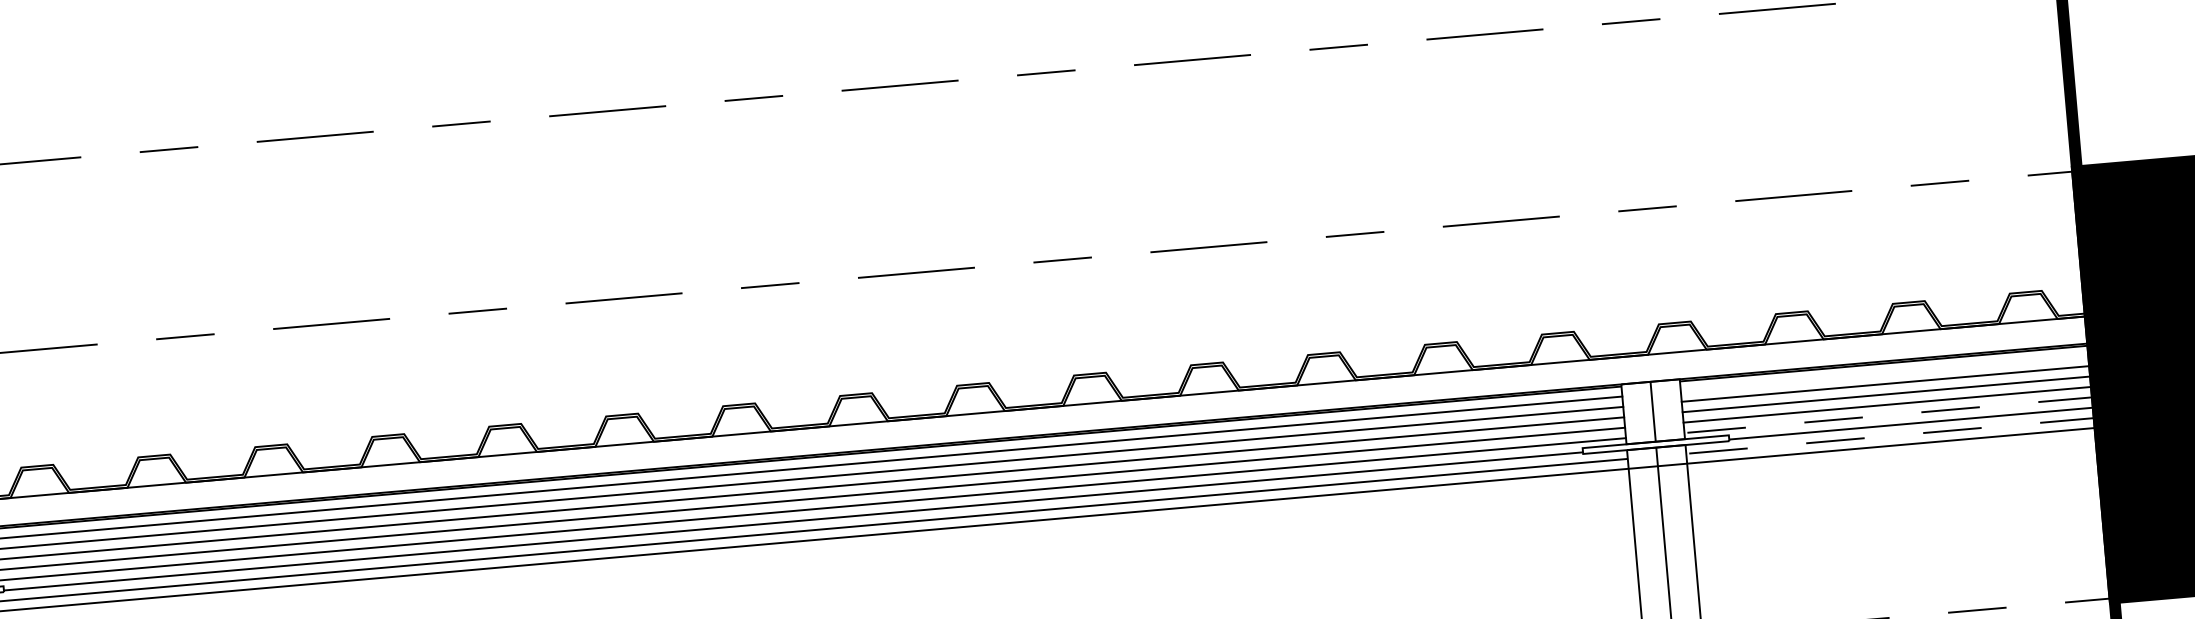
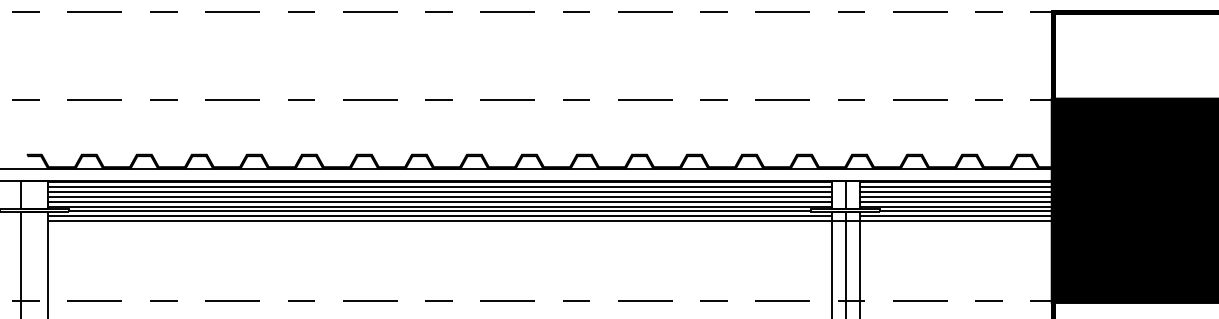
line: (1886, 372) -> (956, 186), added
line: (1890, 414) -> (956, 206), dashed -> solid
line: (1892, 436) -> (956, 216), dashed -> solid

